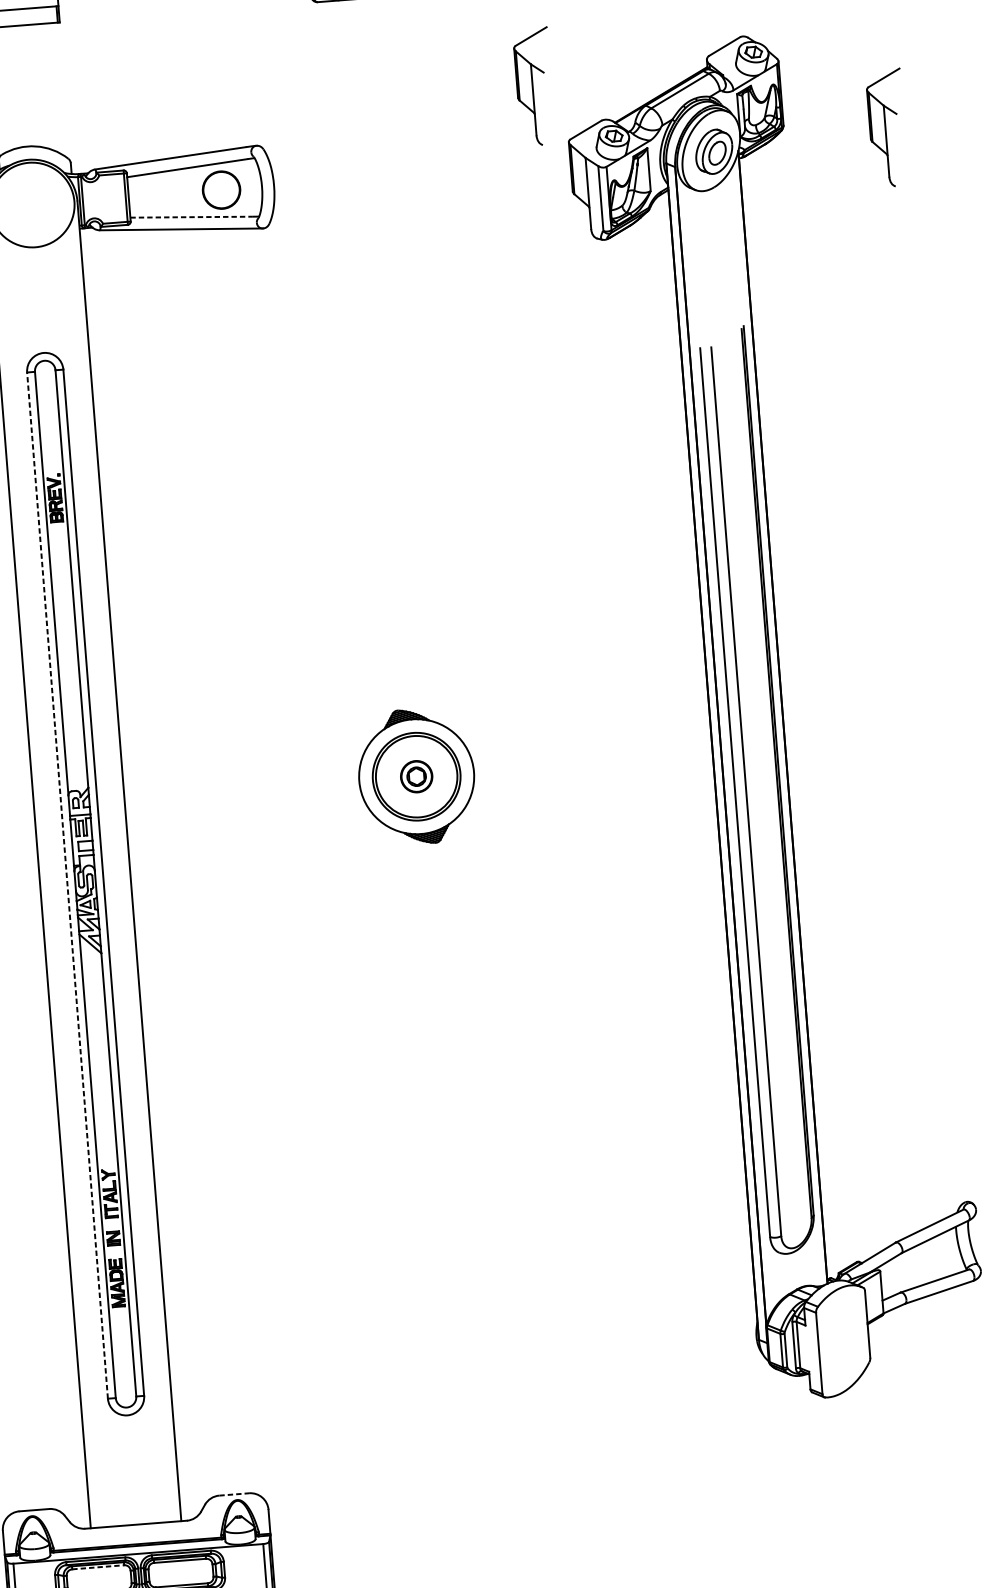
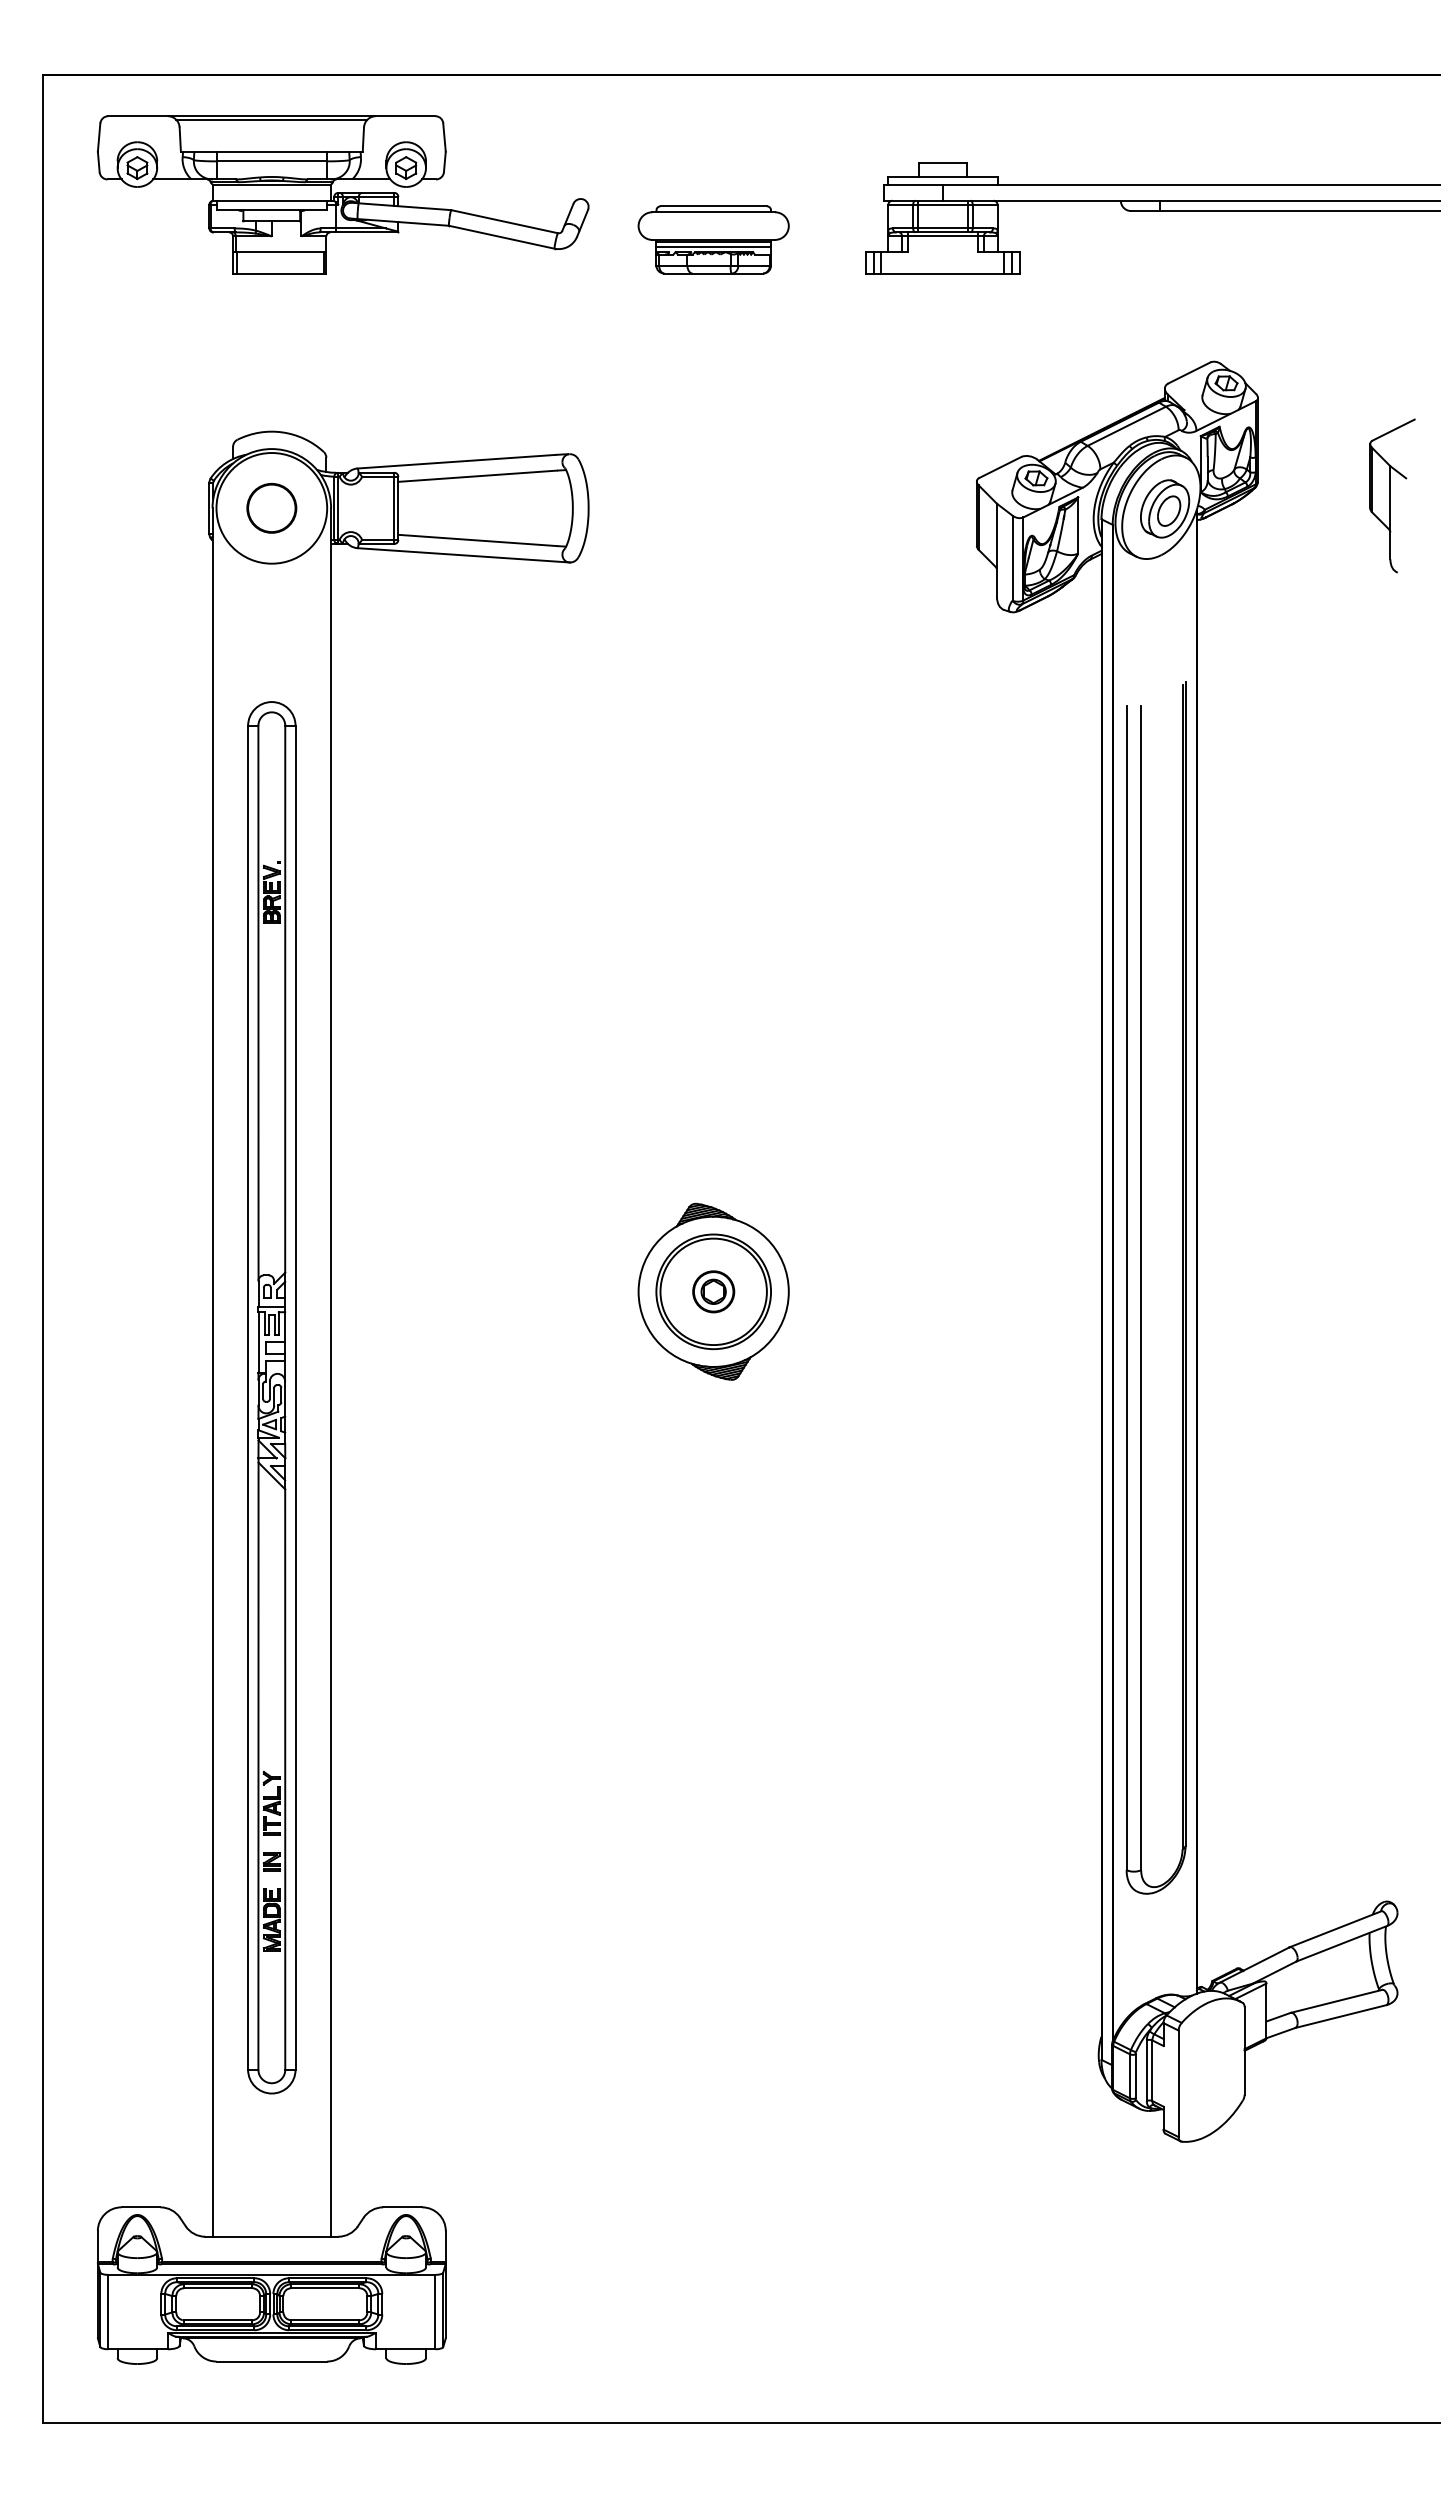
part: (534, 86) -> (937, 405), removed
circle: (221, 190) -> (271, 508), moved
line: (191, 217) -> (478, 540), dashed -> solid
part: (746, 791) -> (1141, 1287), moved
line: (67, 885) -> (248, 1397), dashed -> solid
line: (234, 1494) -> (403, 2207), dashed -> solid
line: (98, 1567) -> (218, 2288), dashed -> solid

